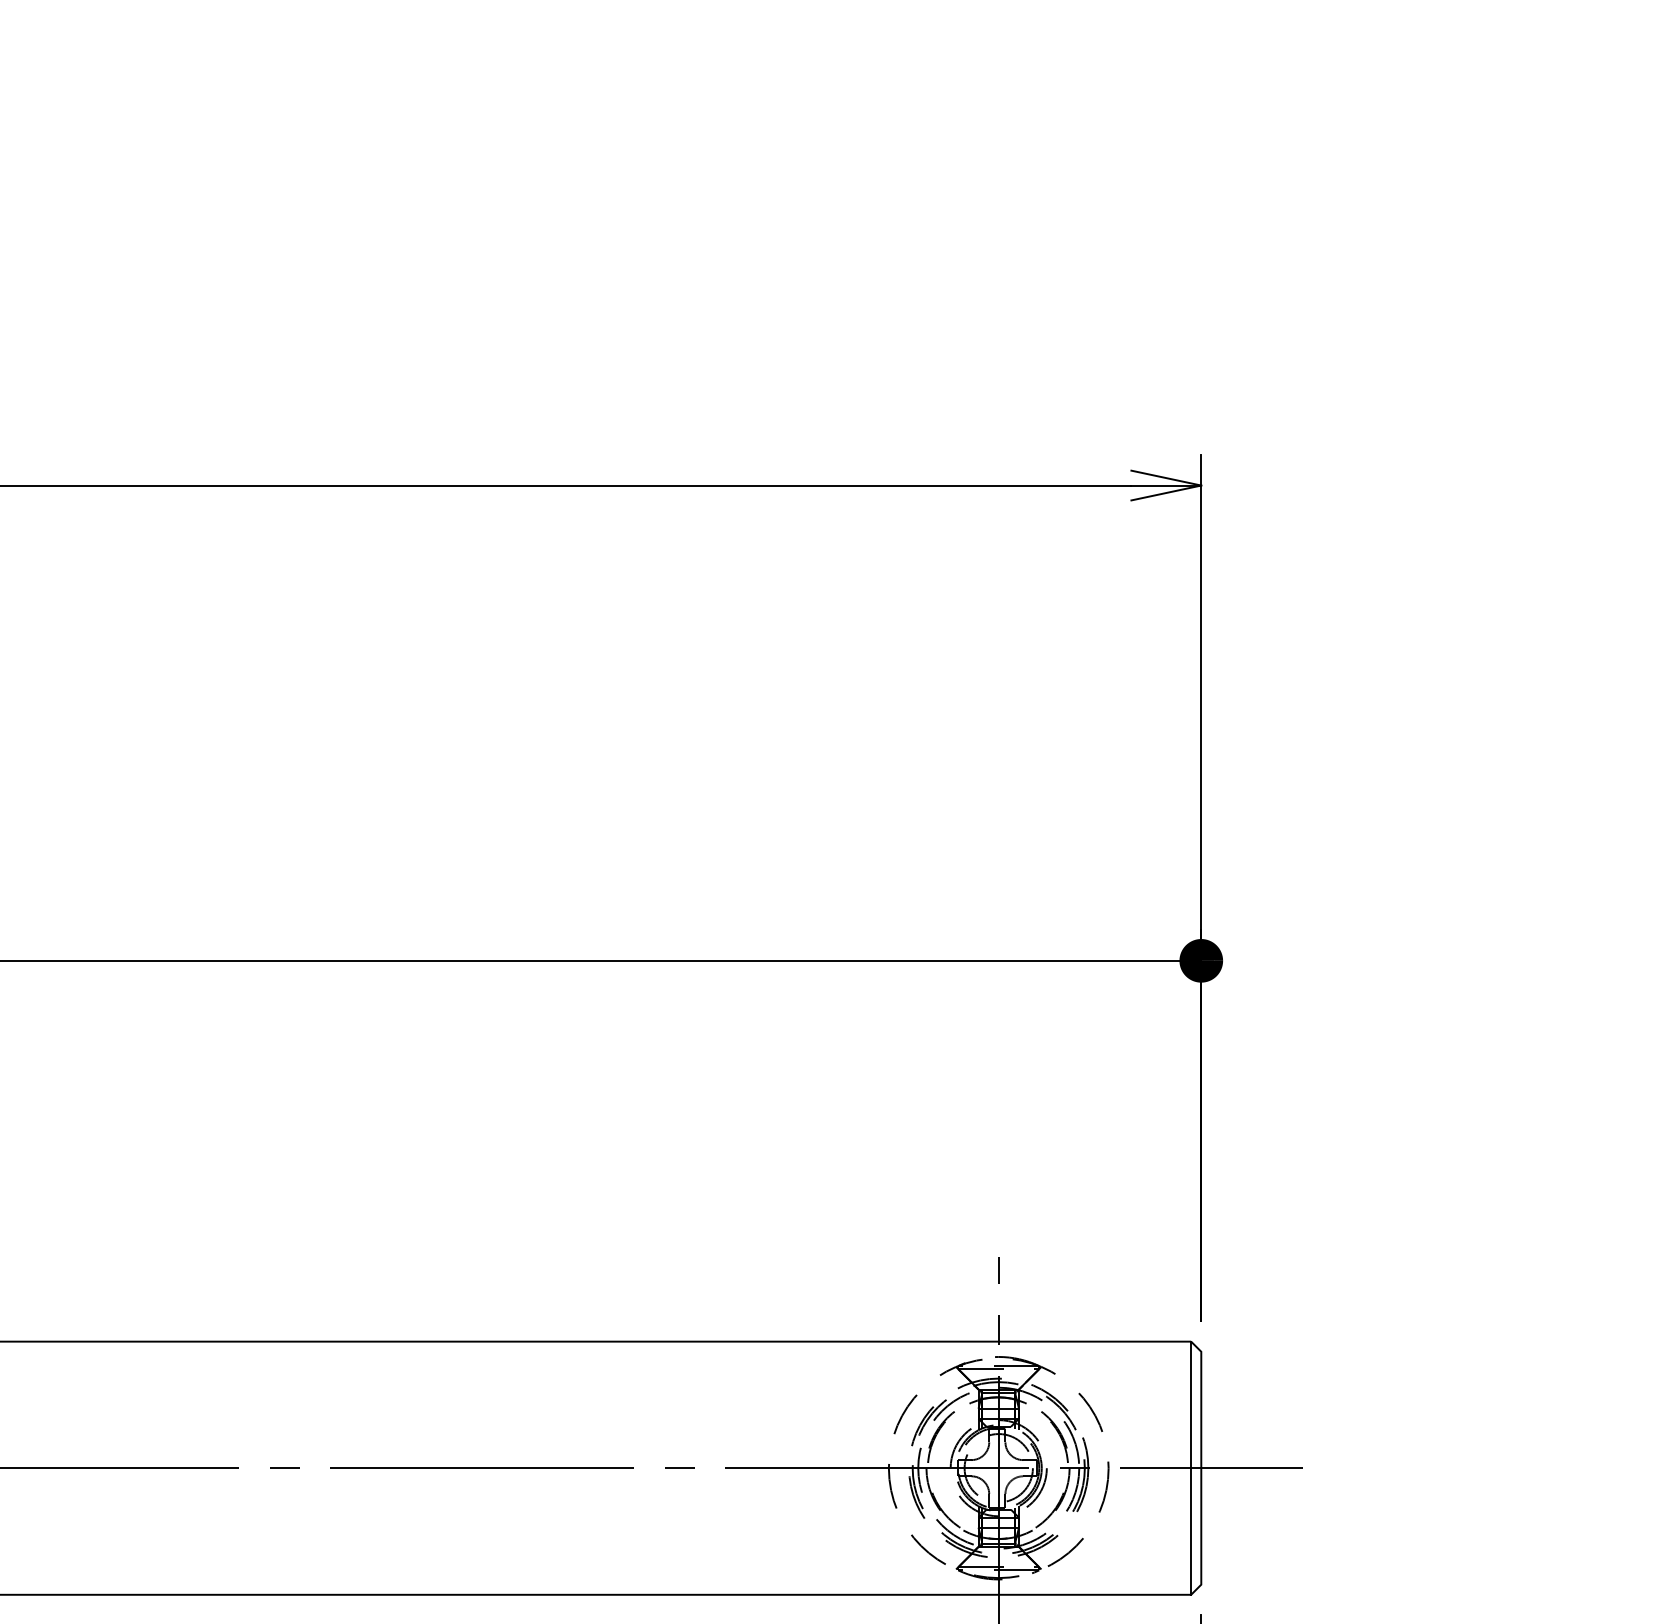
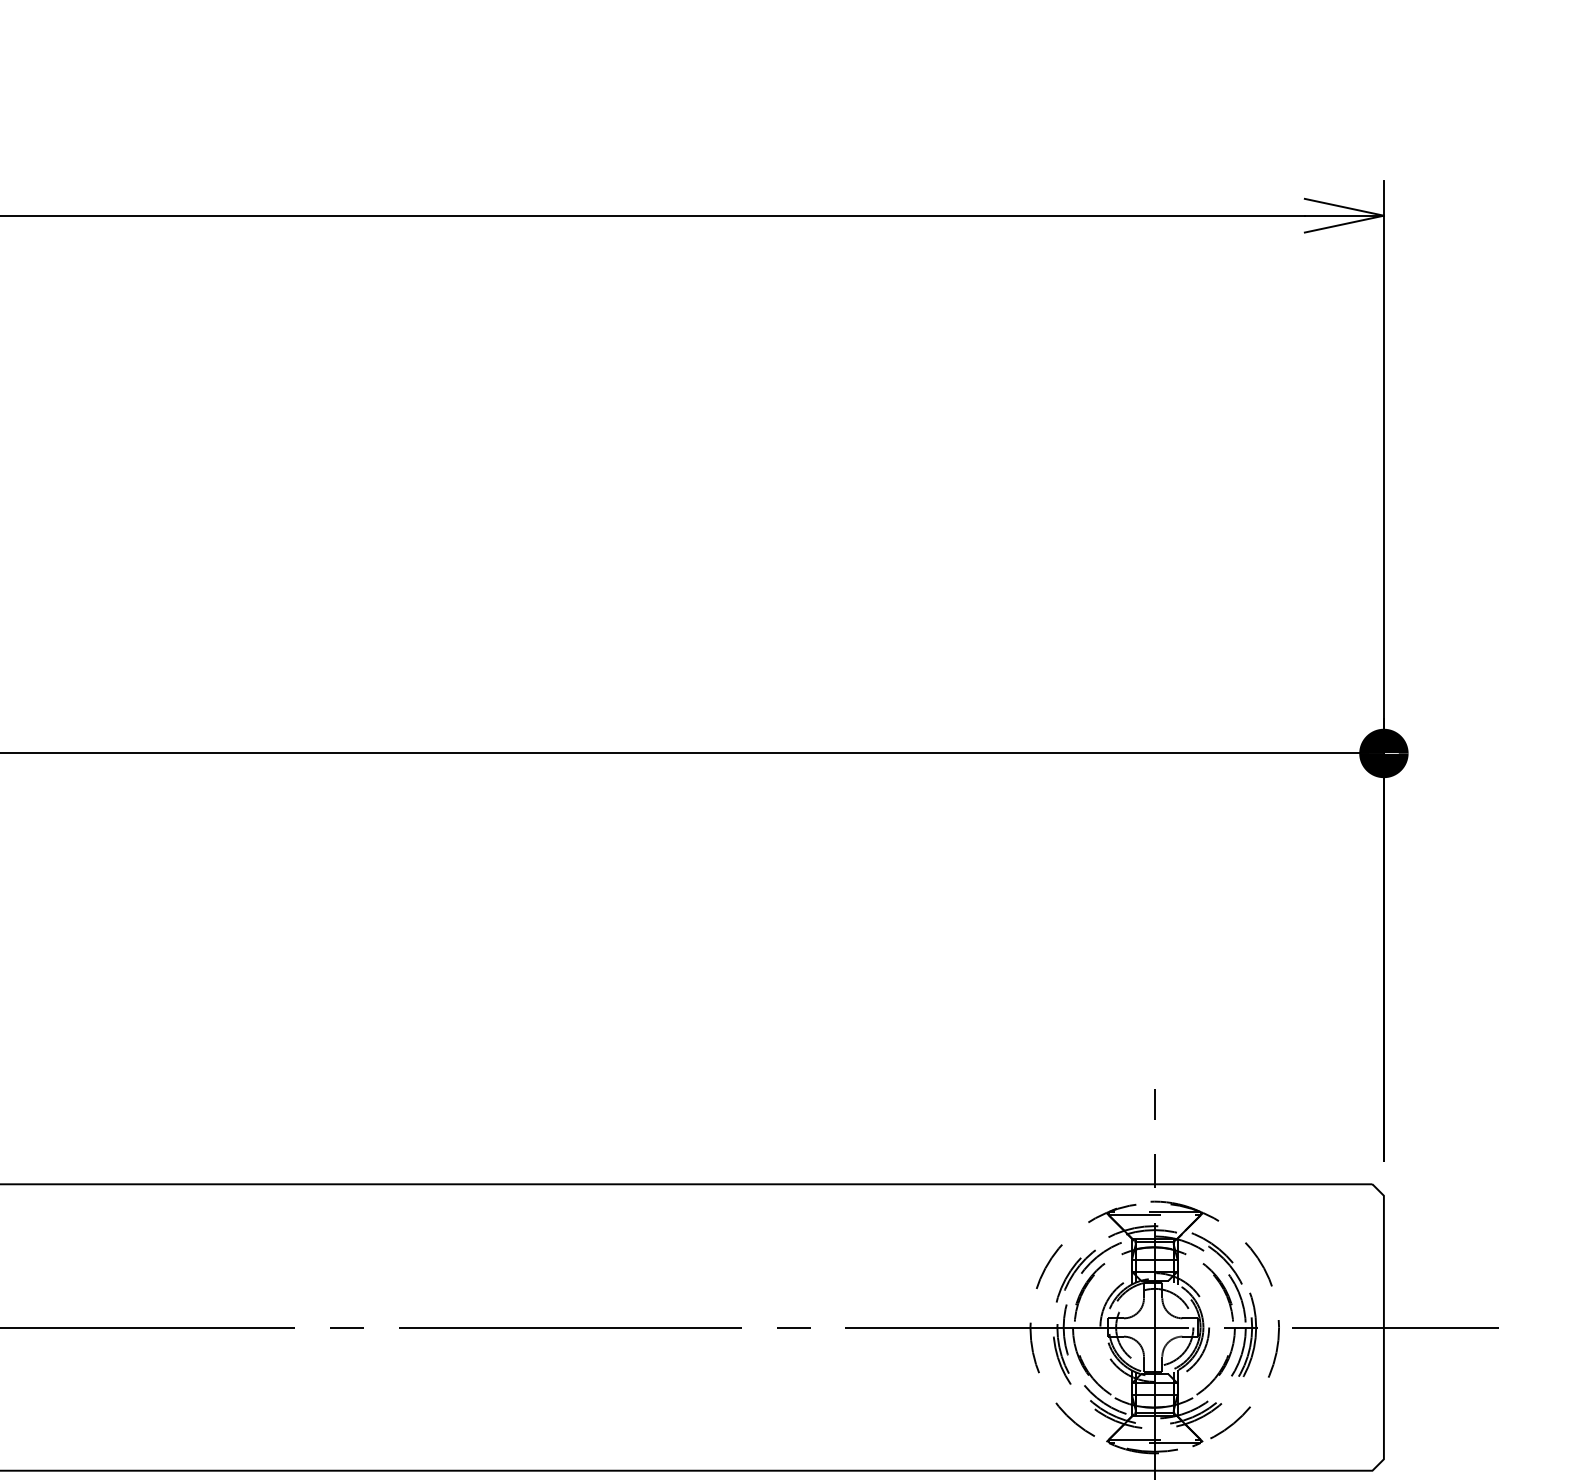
line: (1191, 1467) -> (1372, 1326), removed

